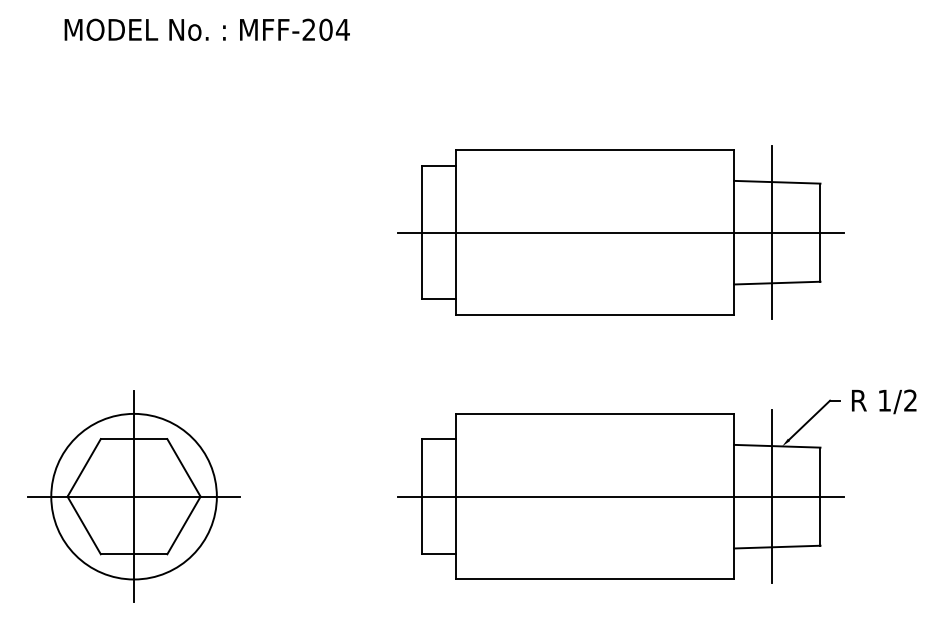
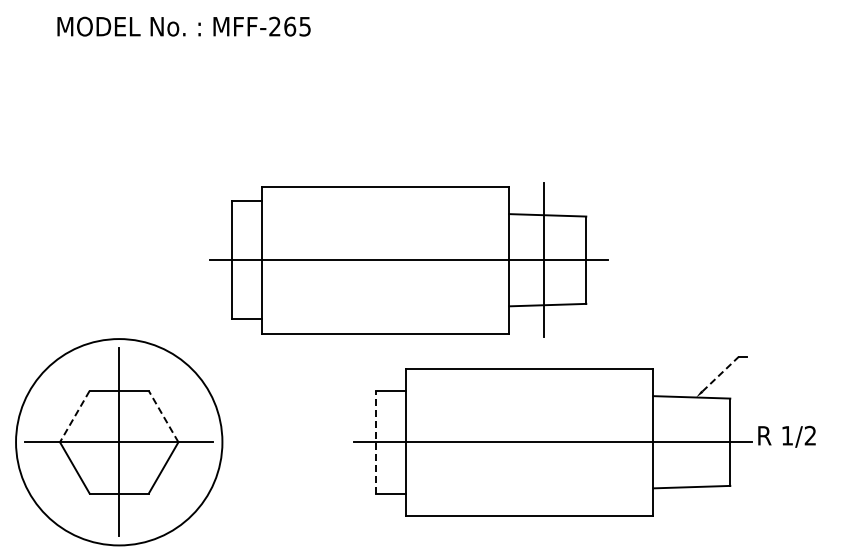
text: (334, 29) -> (297, 26), MFF-204 -> MFF-265
part: (620, 231) -> (408, 259), moved
text: (883, 401) -> (786, 436), moved
line: (809, 419) -> (720, 373), solid -> dashed
line: (83, 467) -> (74, 416), solid -> dashed
line: (183, 467) -> (163, 416), solid -> dashed
circle: (133, 495) -> (118, 441), size x1.4
line: (421, 495) -> (375, 441), solid -> dashed
line: (772, 496) -> (687, 442), removed

